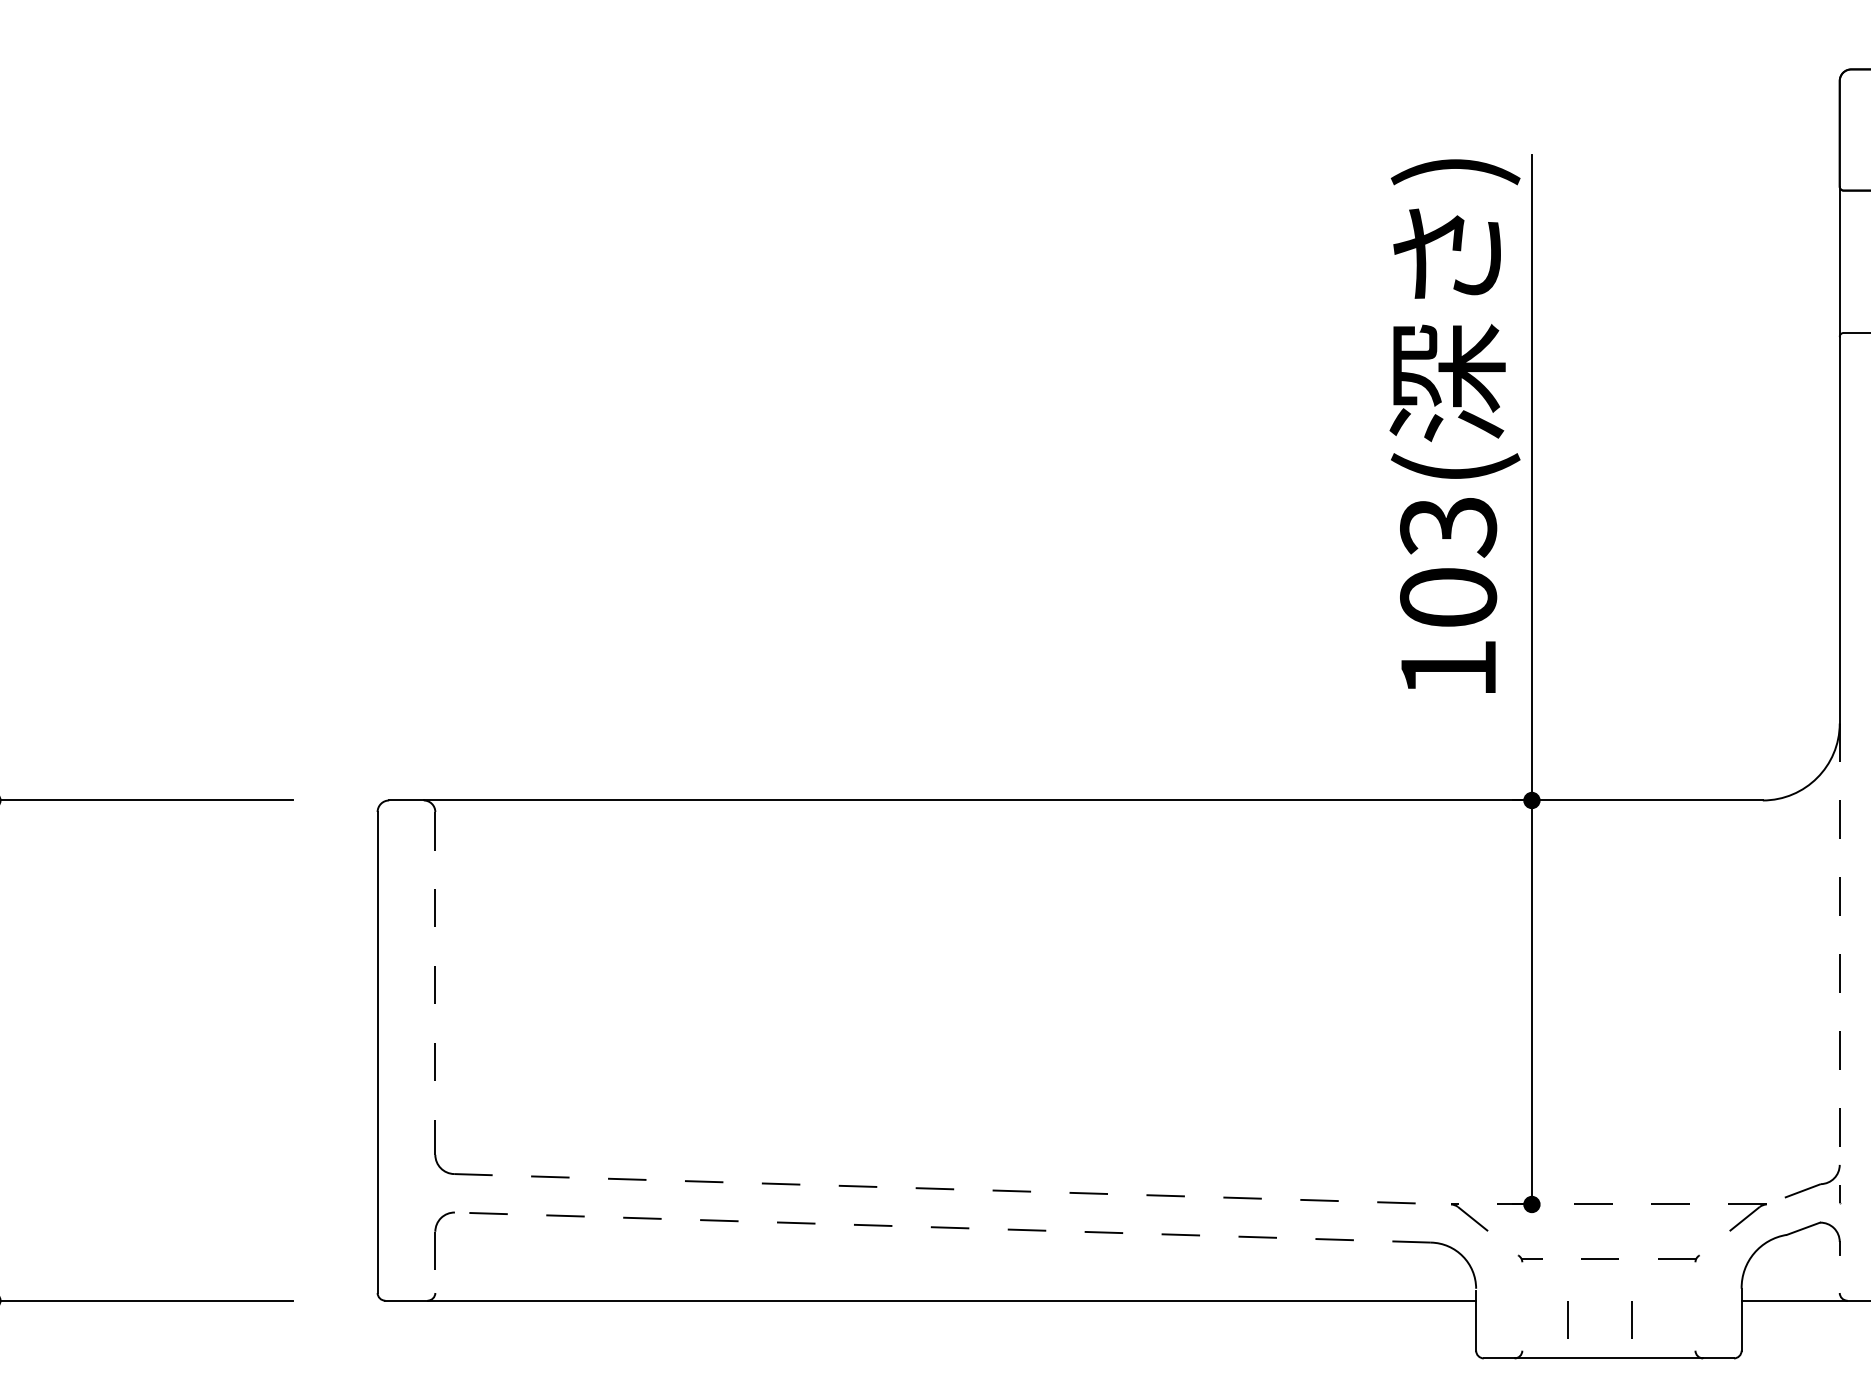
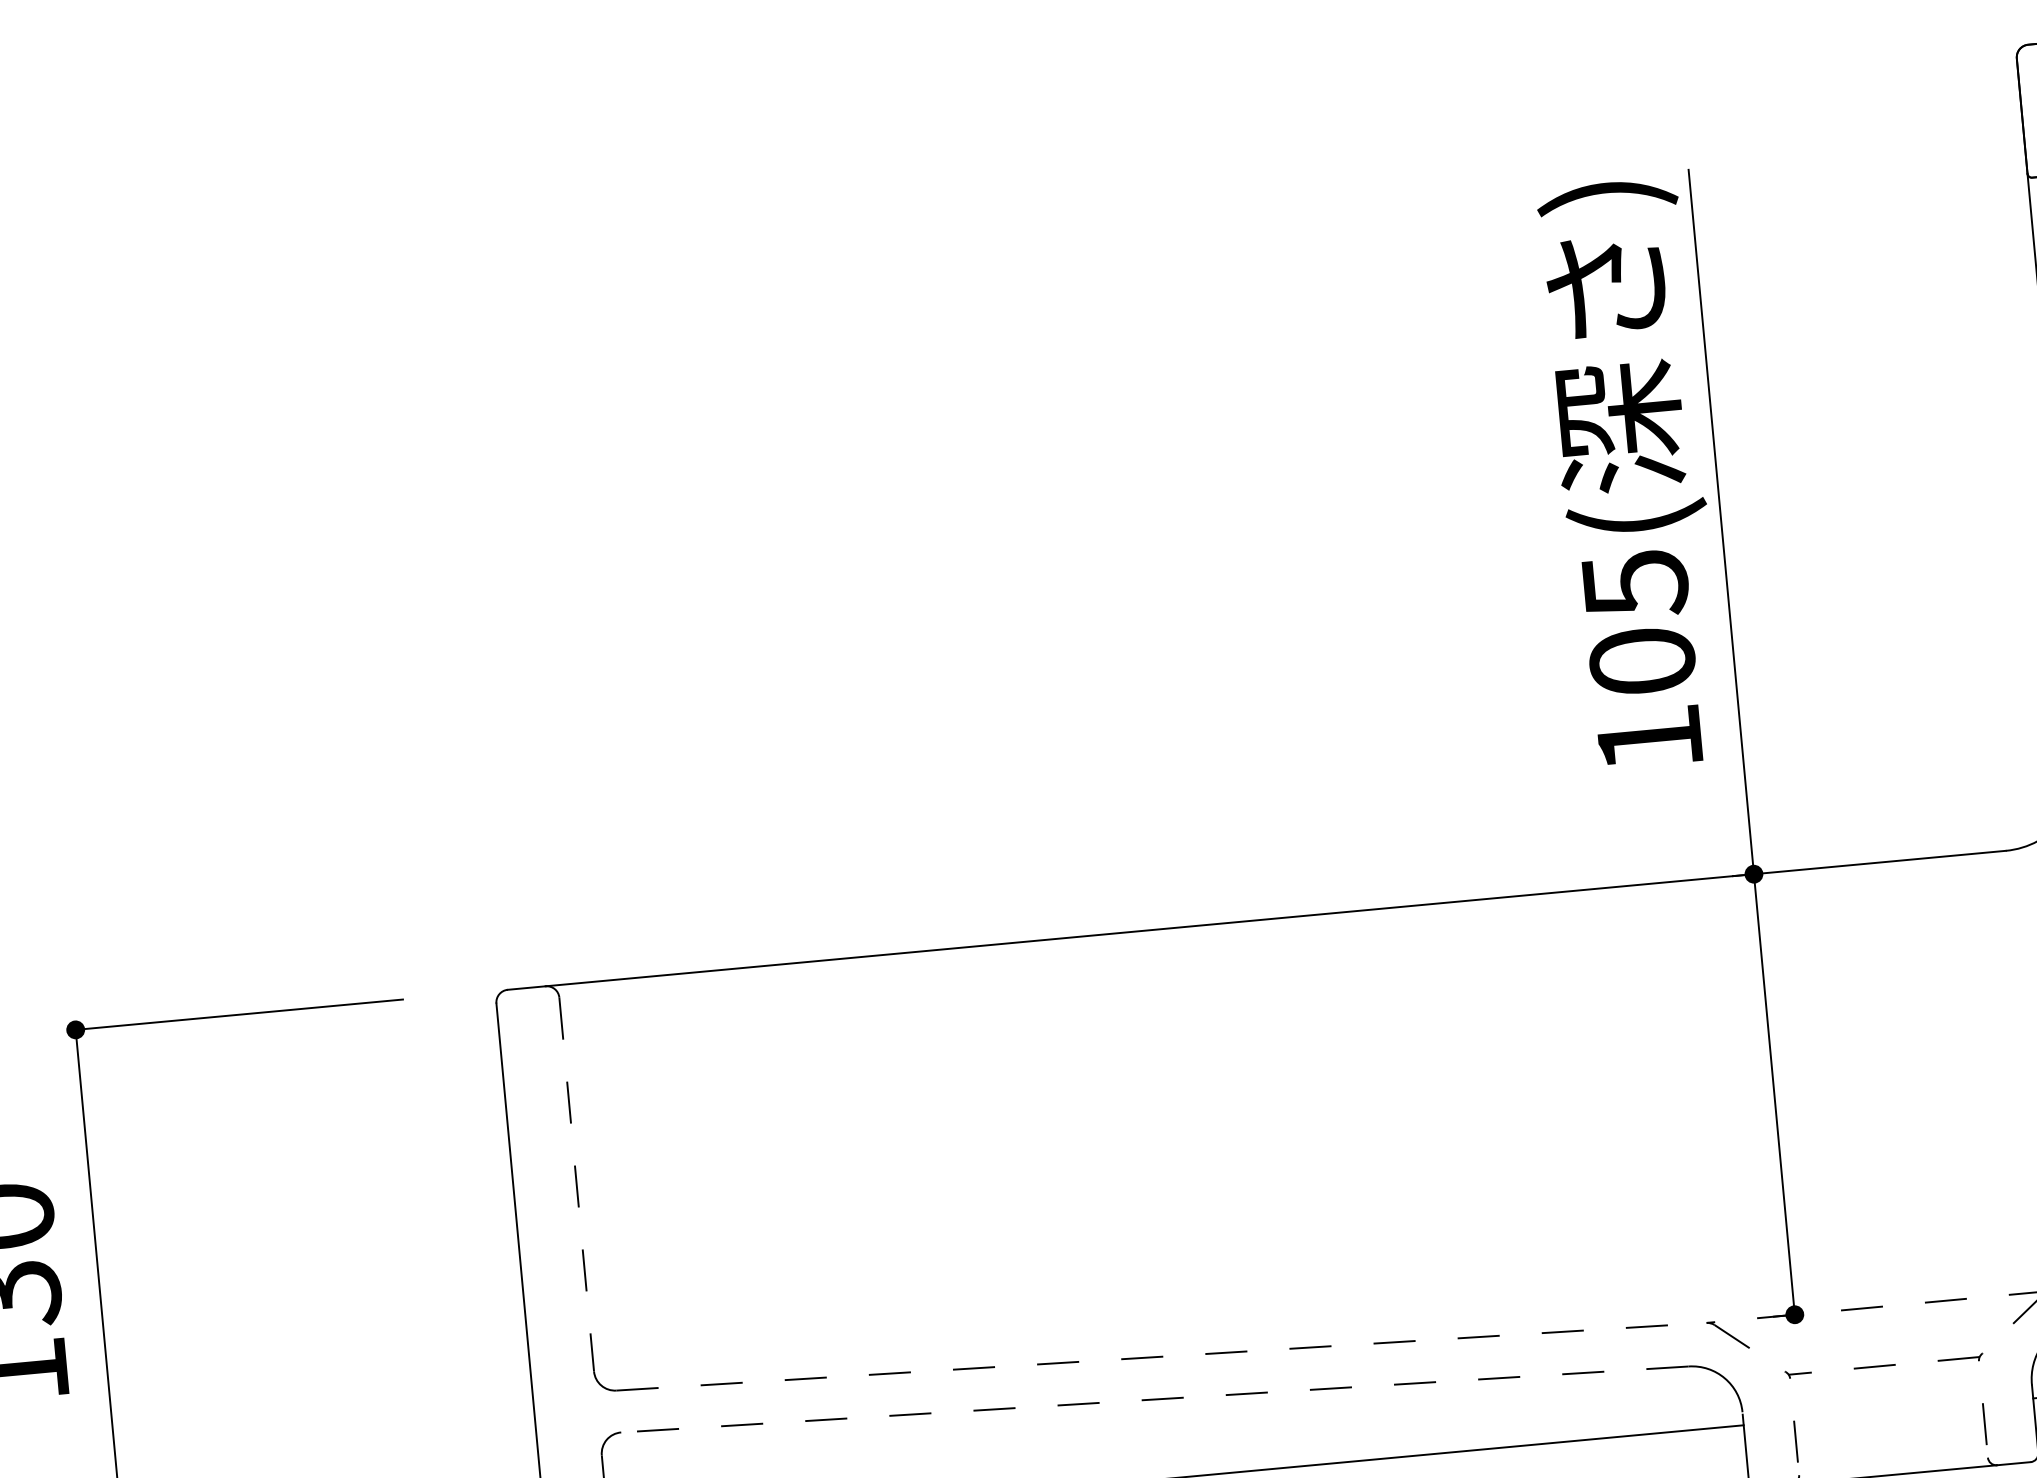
text: (1448, 527) -> (1635, 584), 103( -> 105(
line: (1567, 1319) -> (1795, 1441), moved
line: (1631, 1319) -> (1983, 1423), moved

